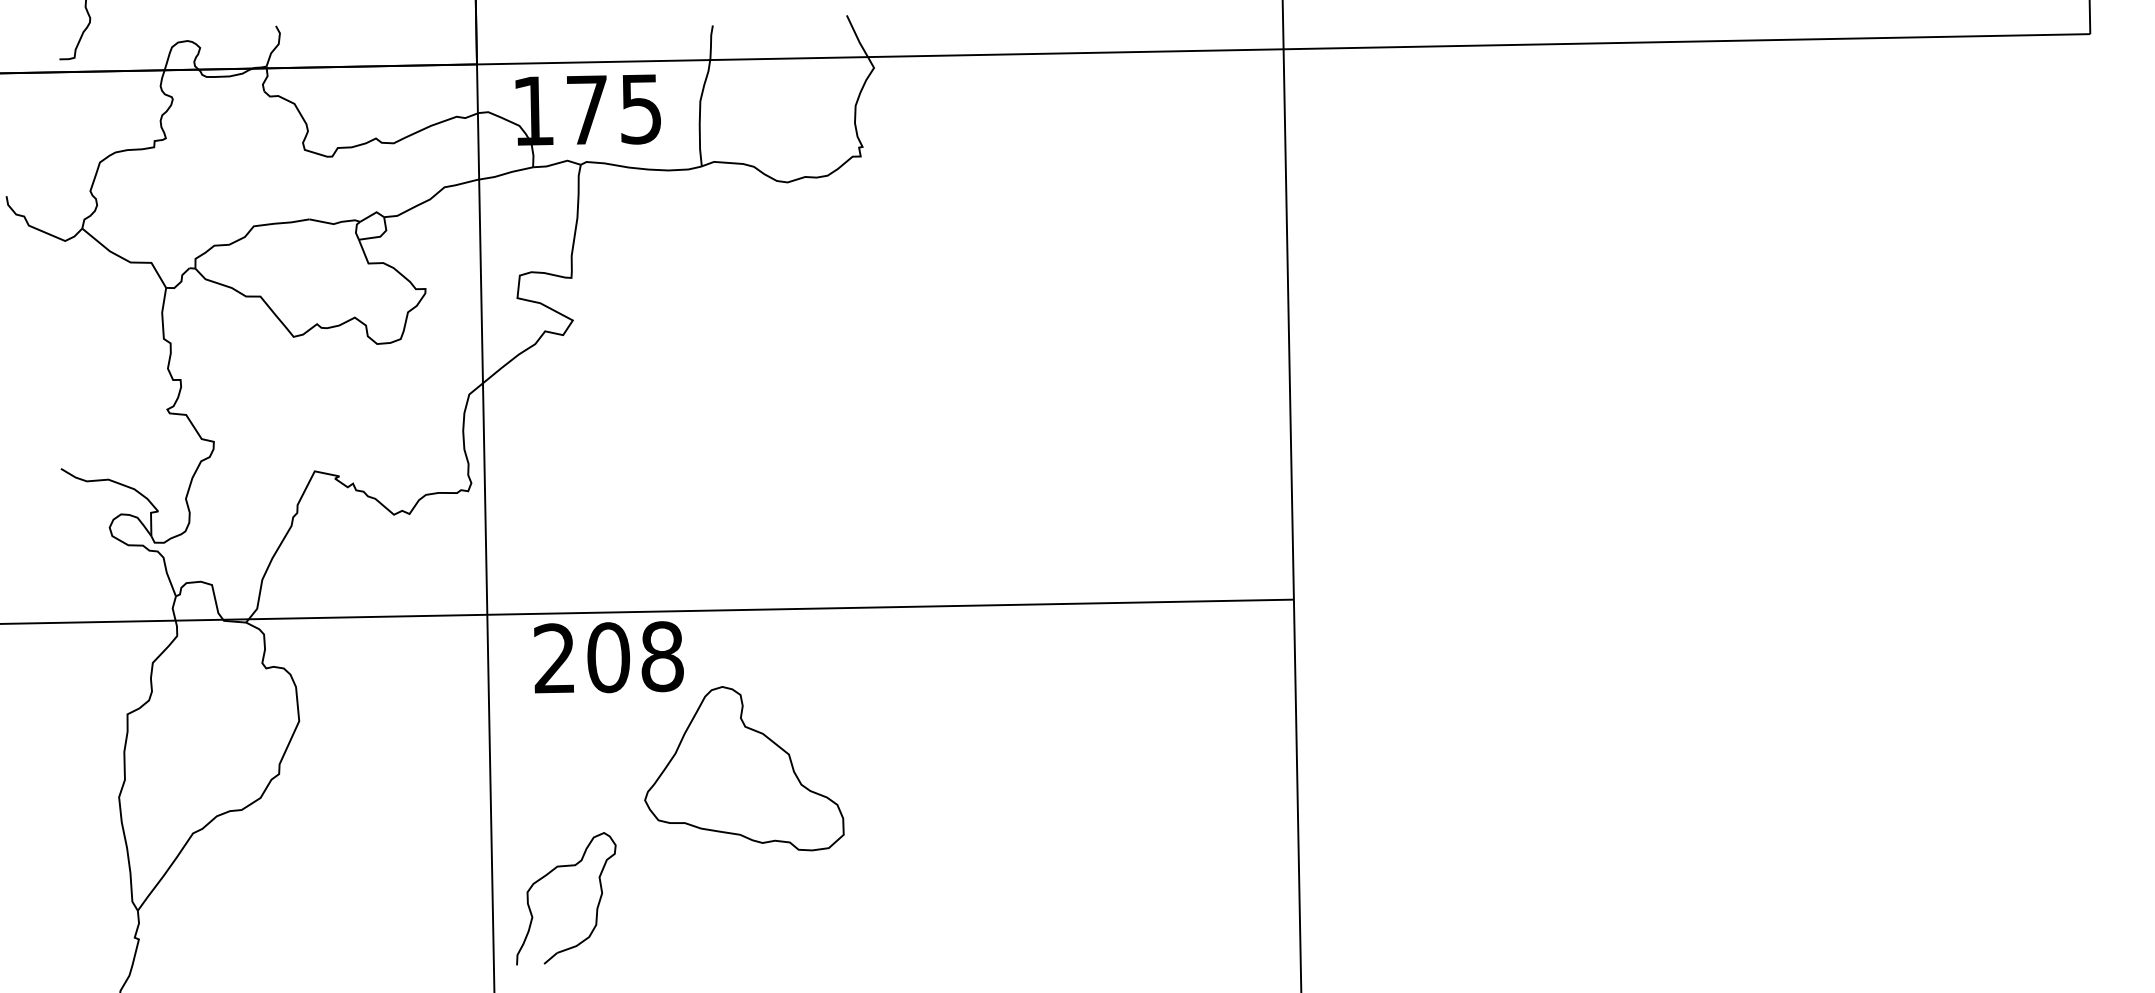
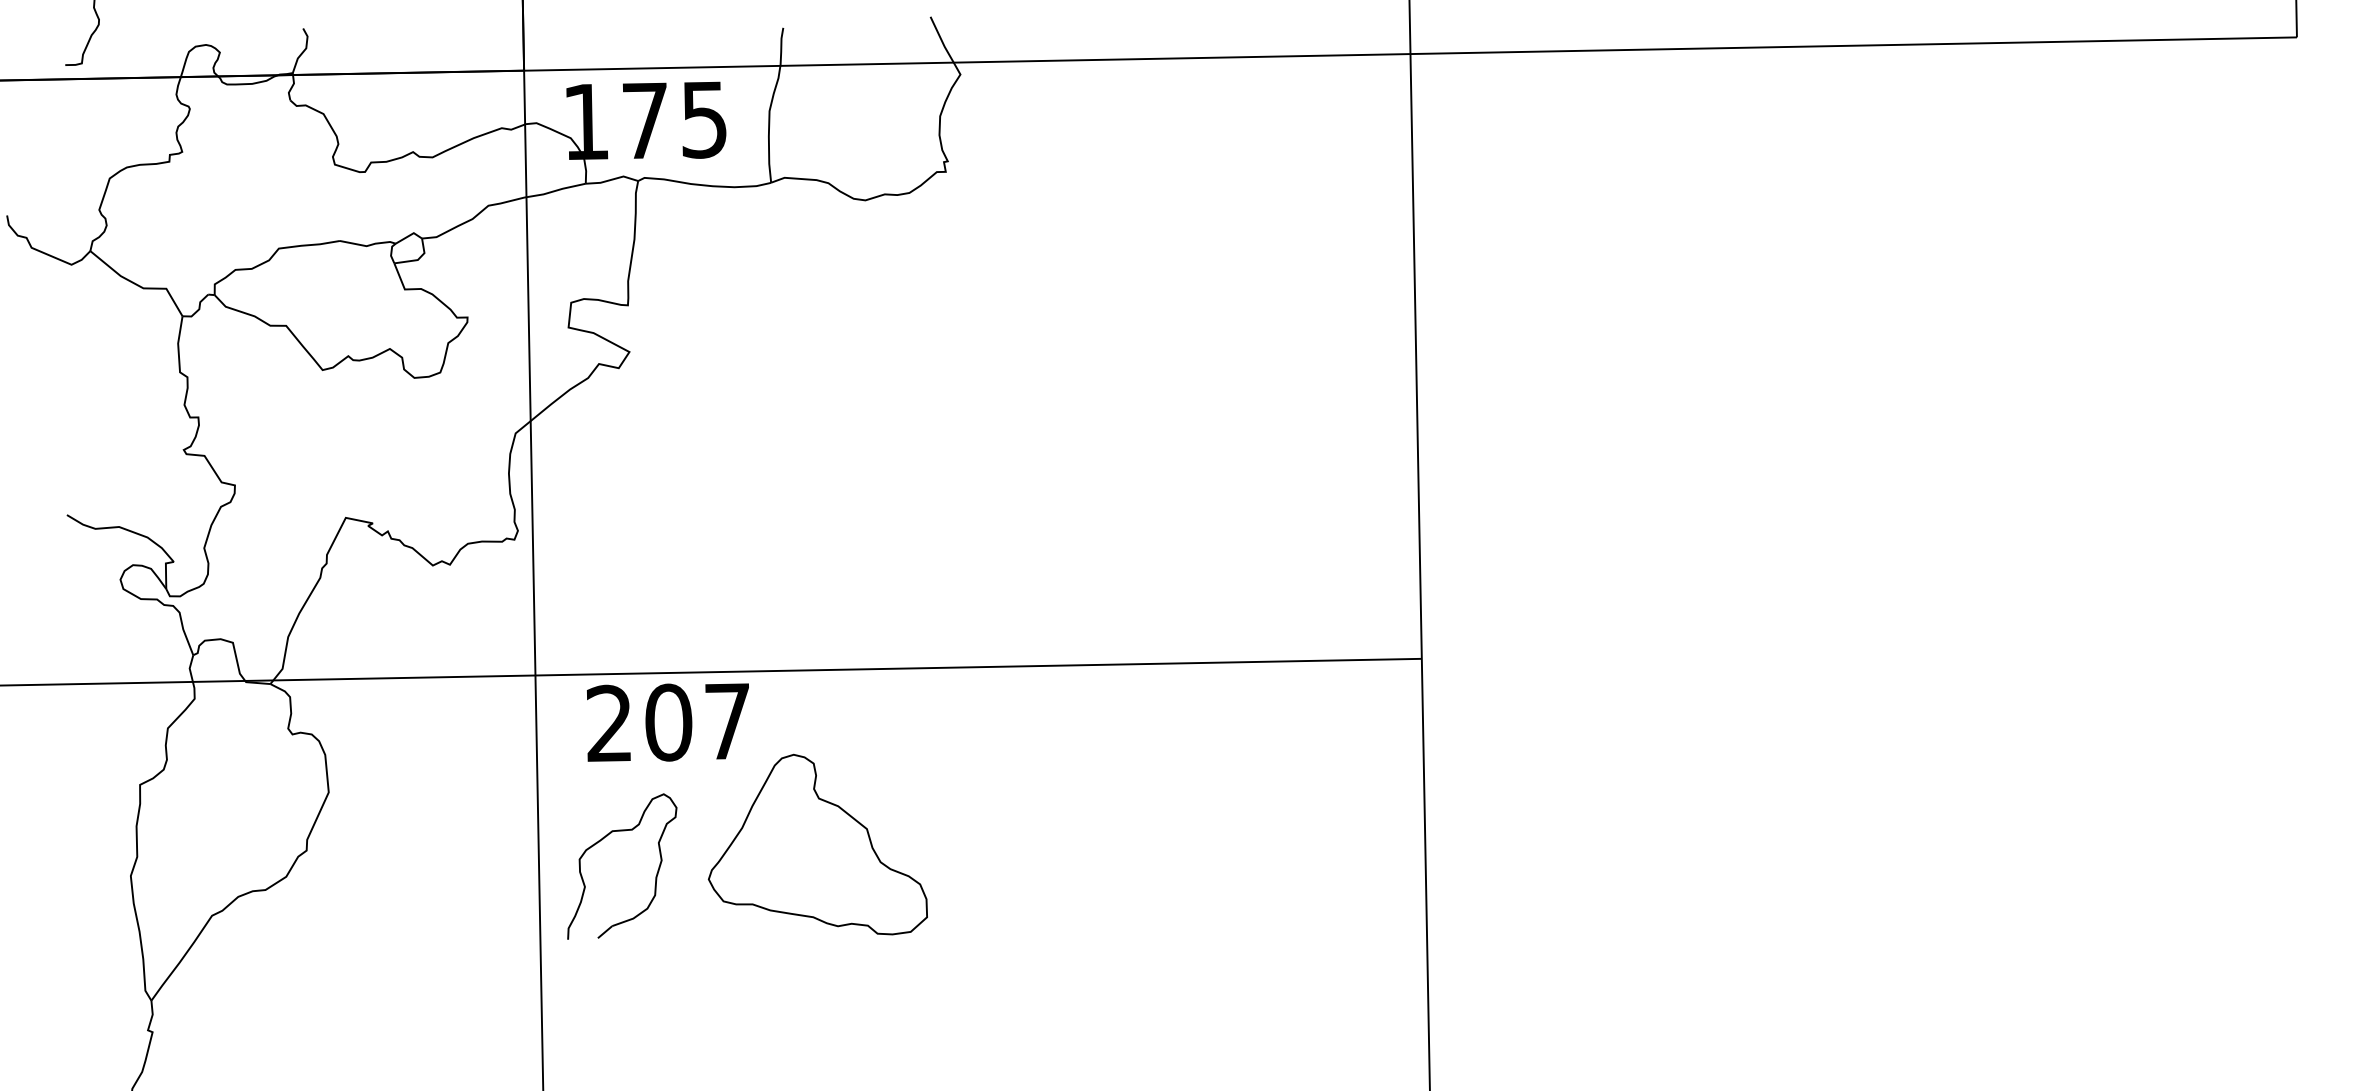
text: (662, 656) -> (728, 721), 208 -> 207
part: (548, 875) -> (602, 840), moved

